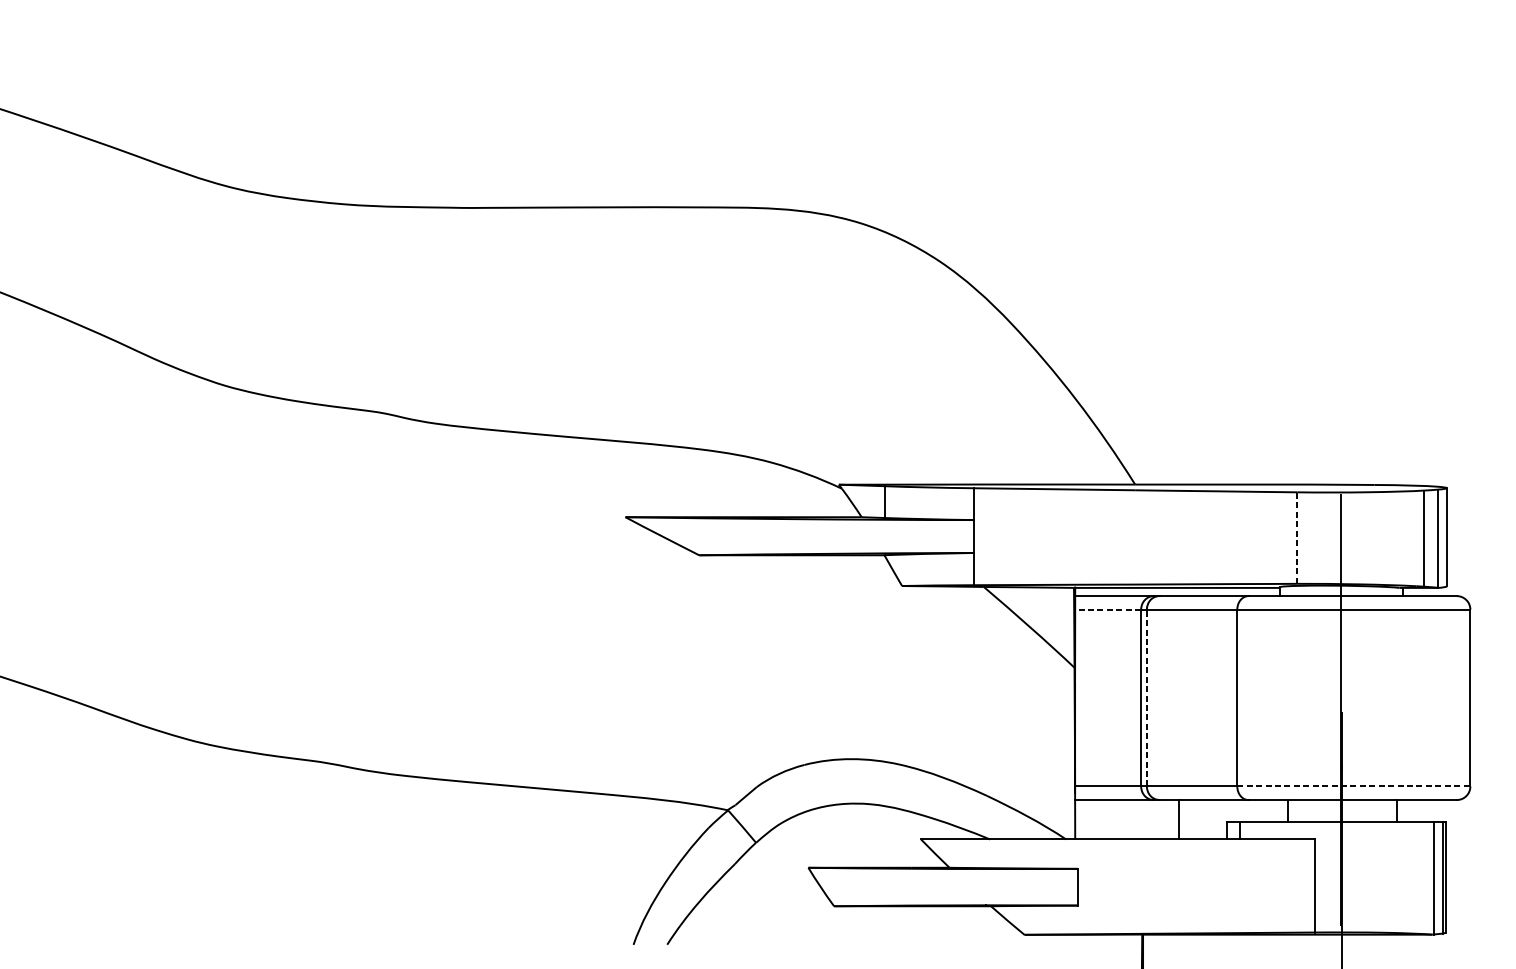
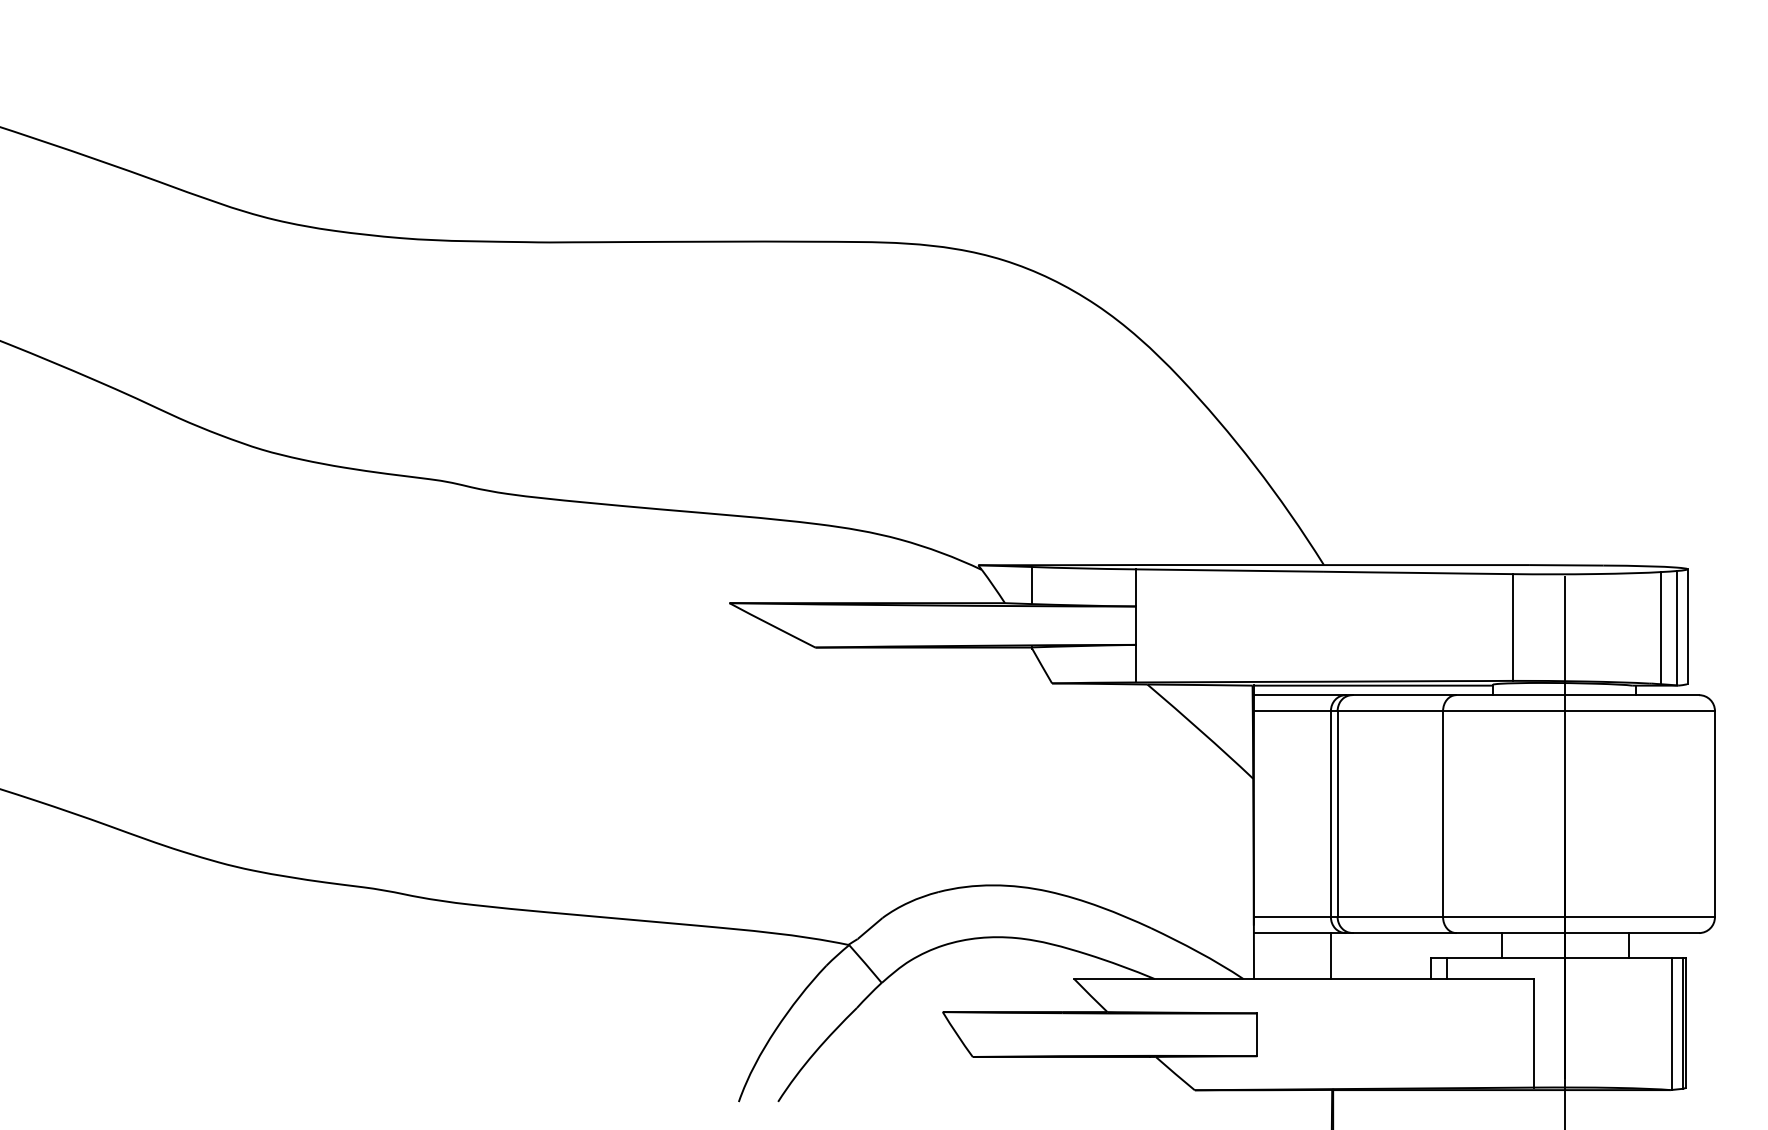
line: (1297, 538) -> (1513, 627), dashed -> solid
line: (1107, 610) -> (1291, 711), dashed -> solid
line: (1146, 697) -> (1337, 813), dashed -> solid
line: (1354, 786) -> (1579, 917), dashed -> solid
line: (1178, 820) -> (1330, 956), moved

